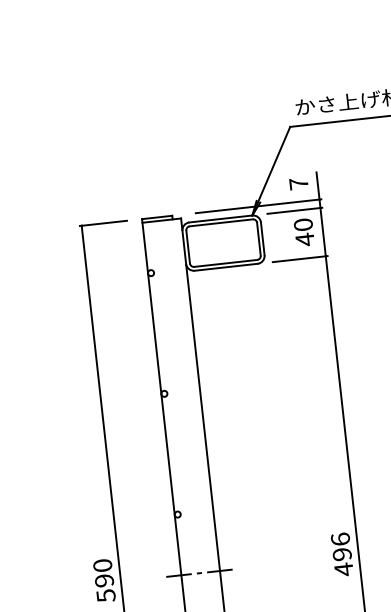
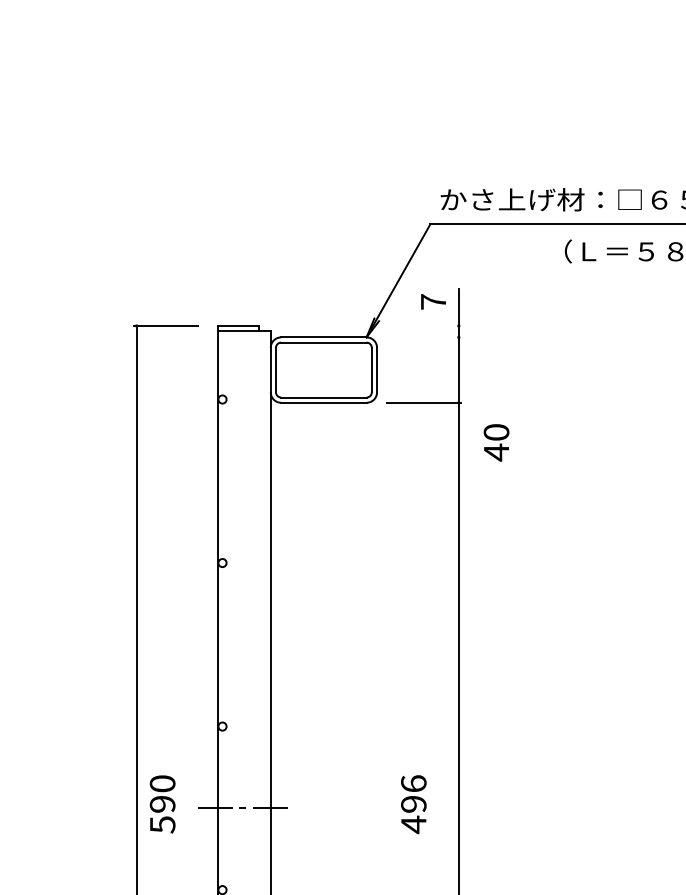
line: (258, 205) -> (376, 325), removed
line: (295, 210) -> (424, 337), removed
text: (304, 232) -> (496, 442), moved
text: (342, 554) -> (413, 804), moved
text: (104, 580) -> (162, 804), moved

